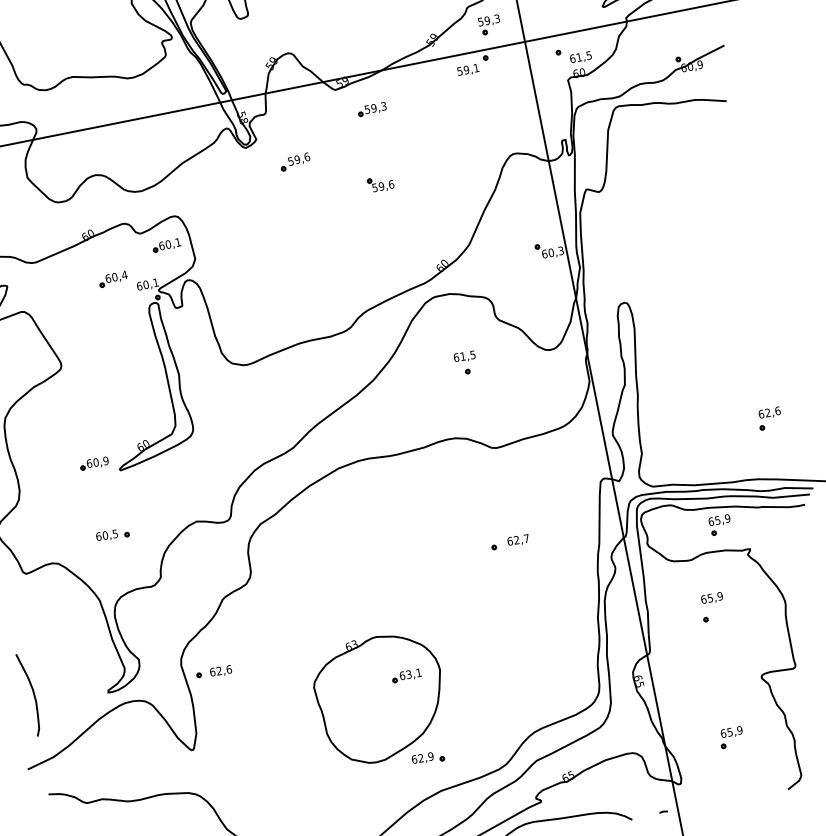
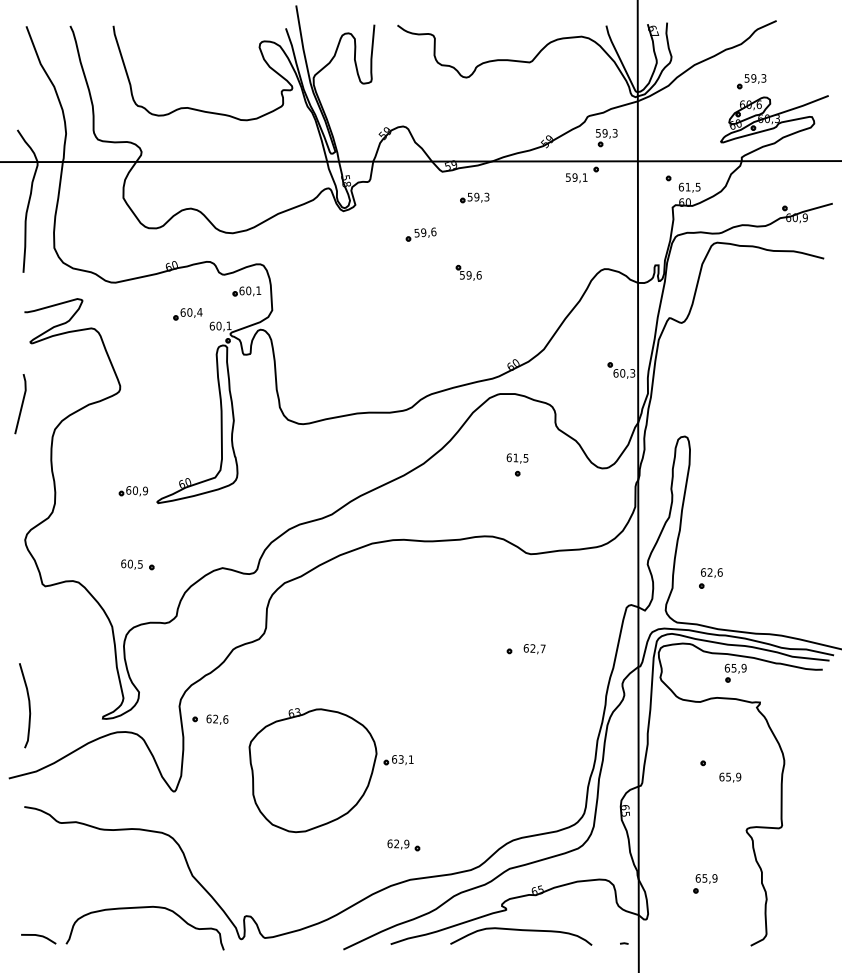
part: (294, 162) -> (420, 234), moved
part: (769, 418) -> (710, 578), moved
text: (712, 598) -> (730, 777), moved
part: (380, 698) -> (312, 770), moved

